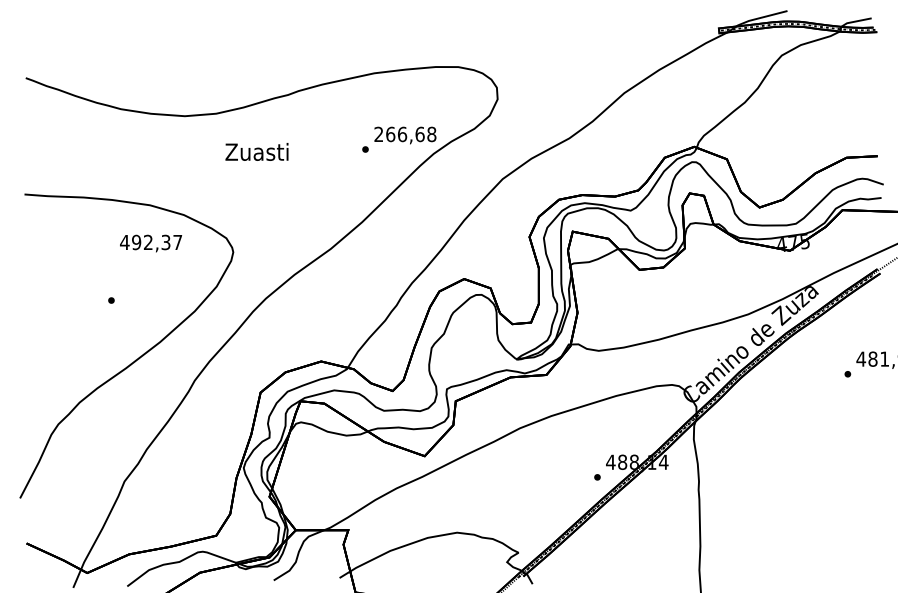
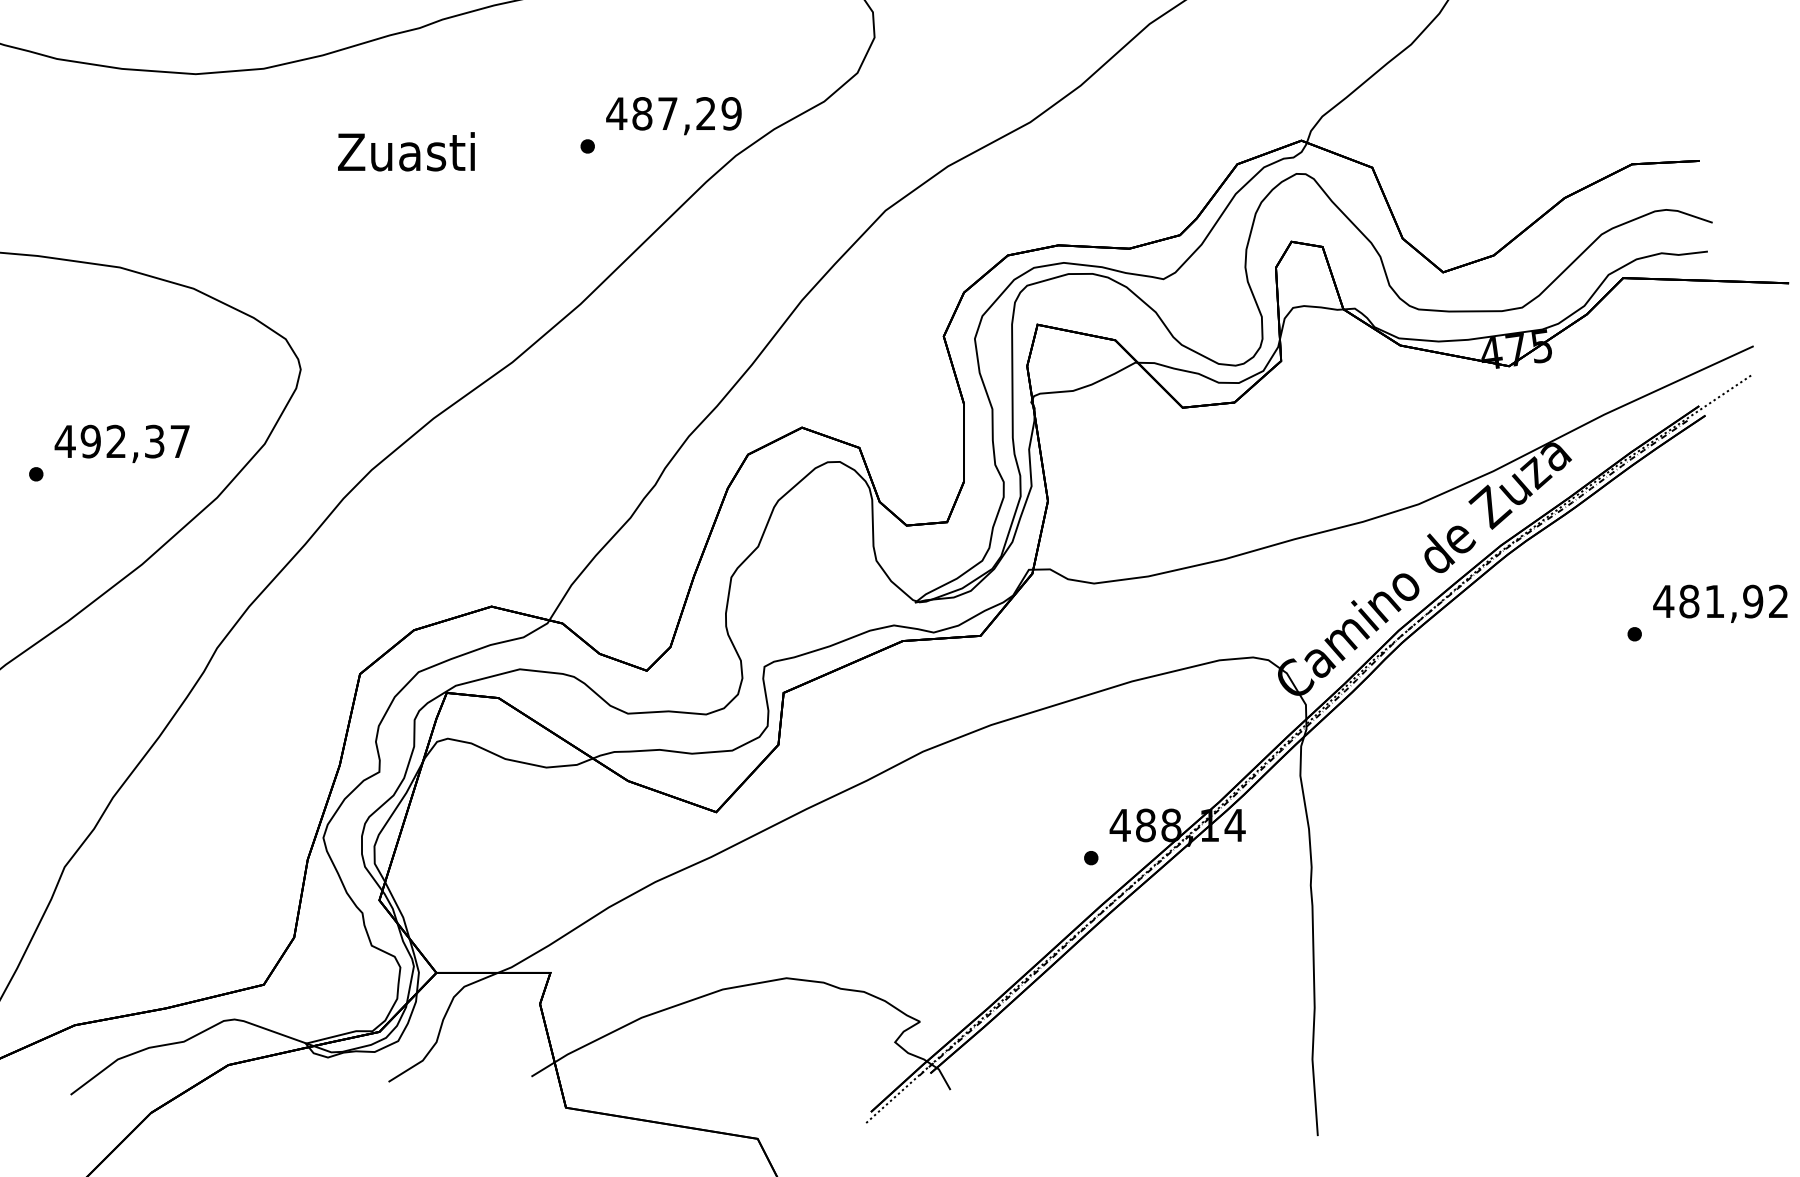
text: (405, 134) -> (674, 113), 266,68 -> 487,29
text: (256, 151) -> (405, 150), moved
text: (151, 243) -> (123, 443), moved

